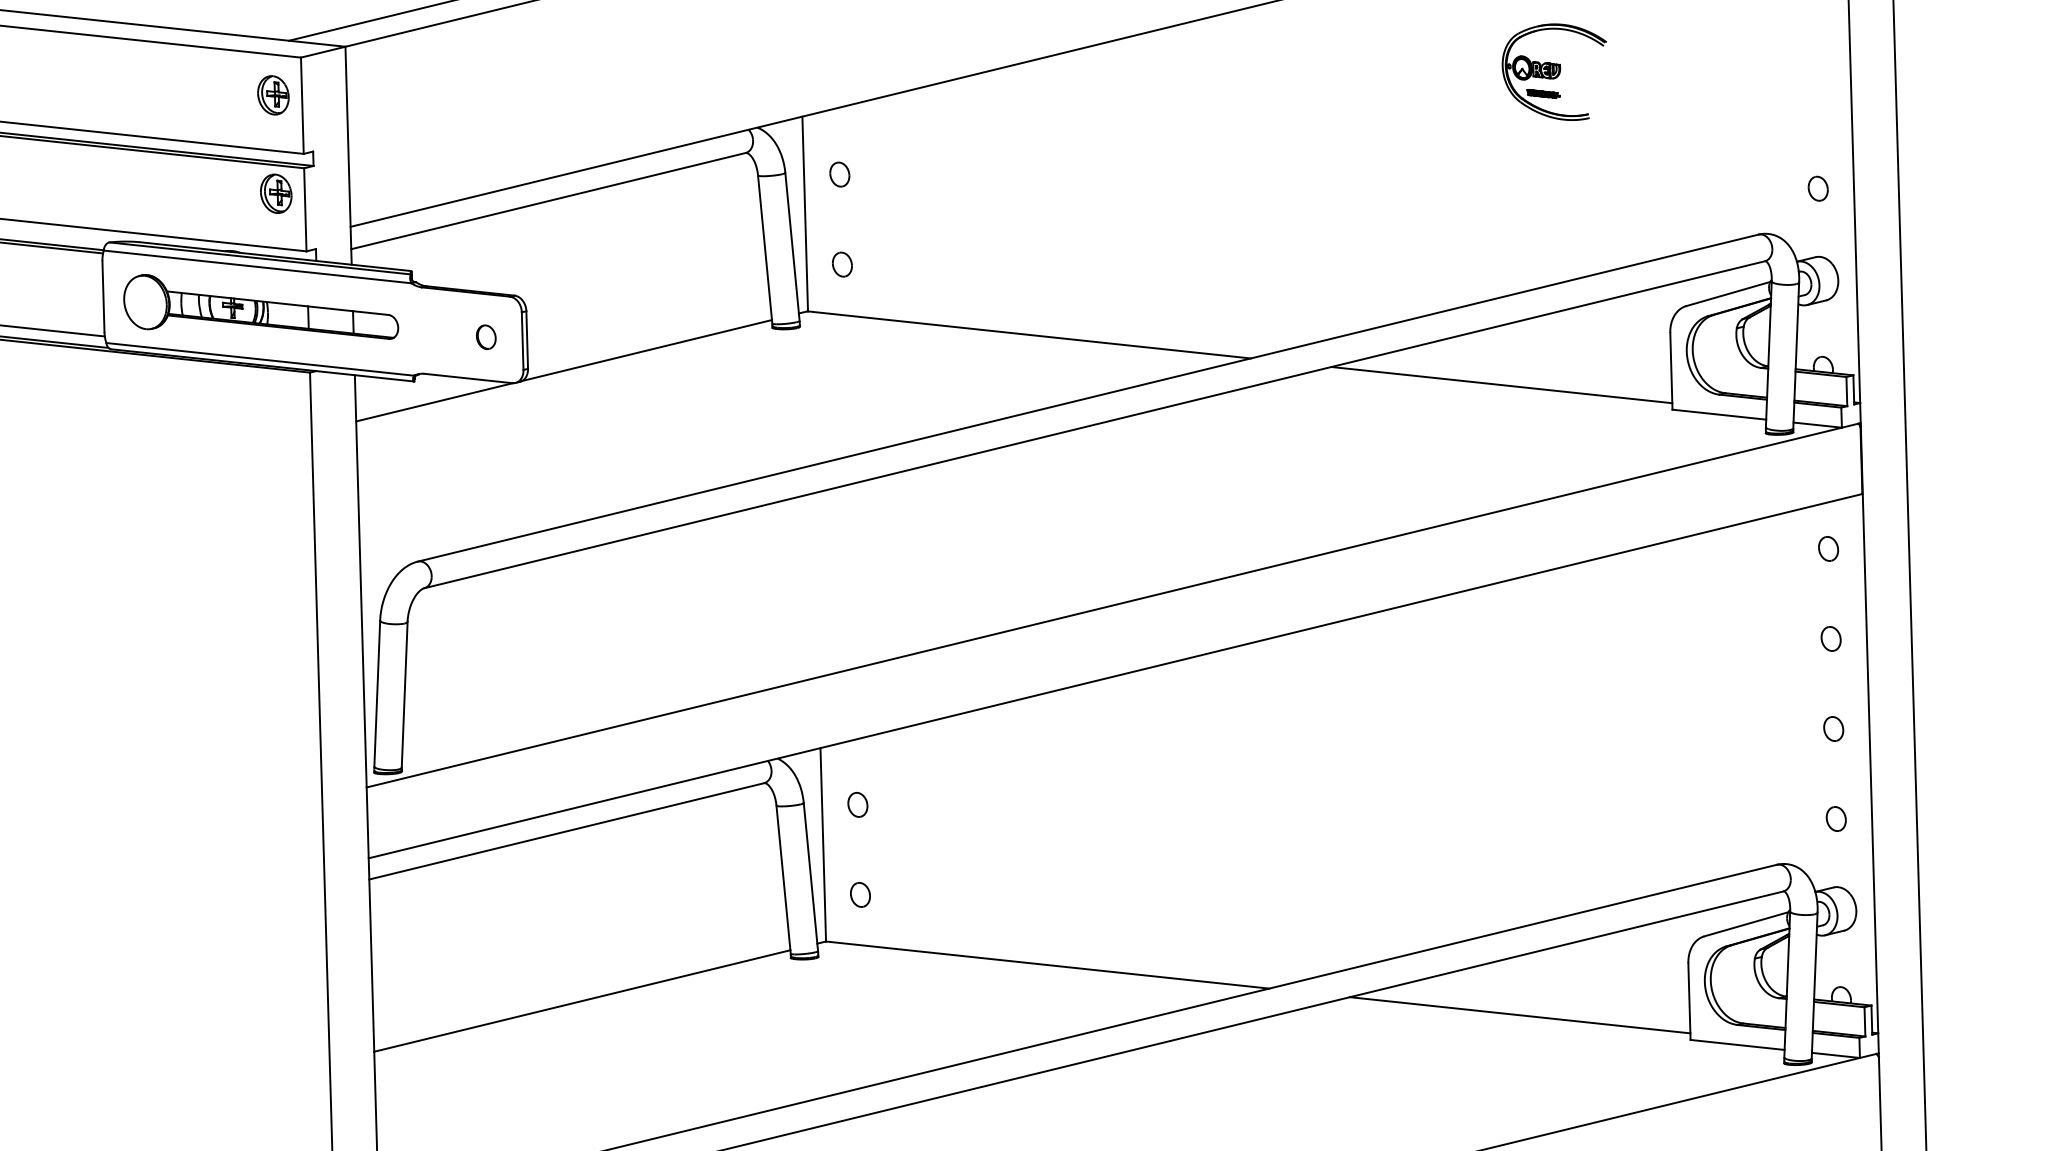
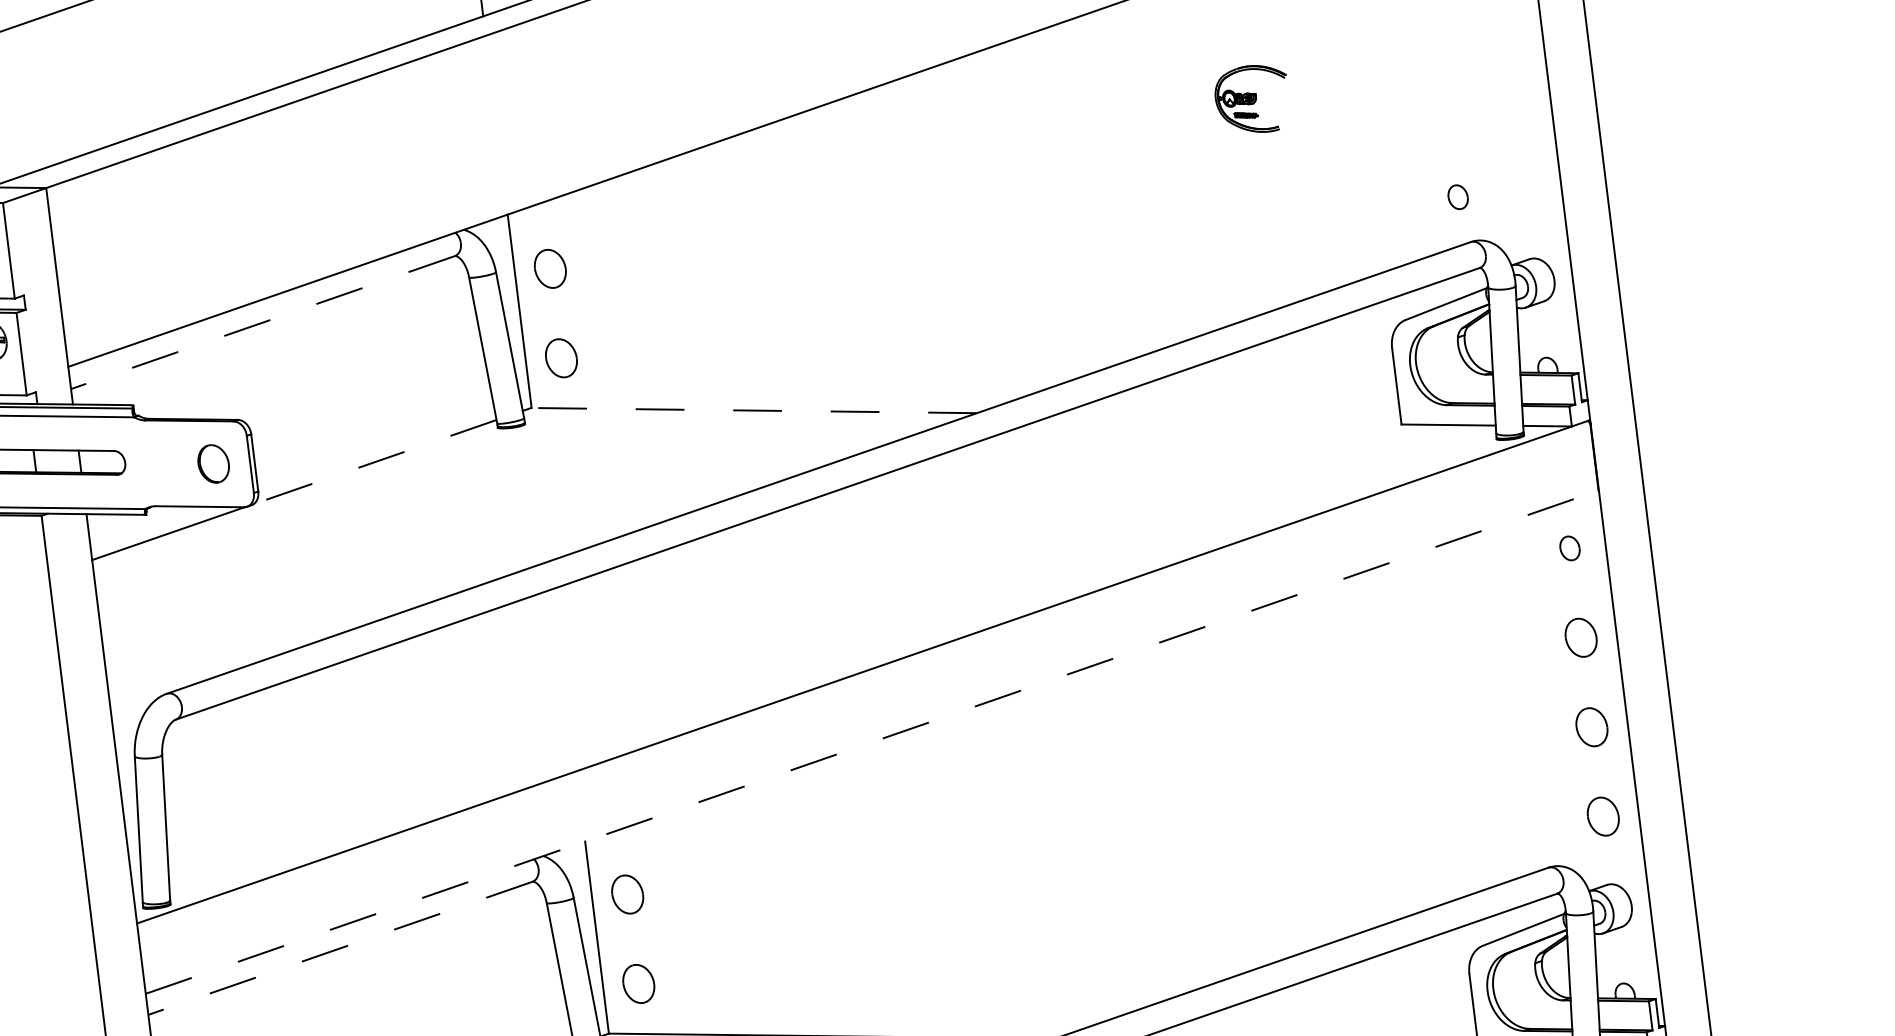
part: (1554, 71) -> (1252, 98), size x0.7
part: (839, 174) -> (550, 268), size x1.6
part: (1817, 188) -> (1457, 197), moved
line: (548, 201) -> (262, 323), solid -> dashed
part: (842, 264) -> (561, 358), size x1.6
line: (1029, 334) -> (754, 410), solid -> dashed
part: (486, 337) -> (214, 464), size x1.6
line: (647, 350) -> (375, 462), solid -> dashed
line: (1501, 385) -> (1229, 416), removed
part: (1830, 638) -> (1580, 637), size x1.6
line: (1115, 676) -> (872, 742), solid -> dashed
part: (1833, 728) -> (1591, 726), size x1.6
part: (857, 804) -> (627, 894), size x1.6
part: (1835, 818) -> (1602, 816), size x1.6
line: (566, 831) -> (340, 948), solid -> dashed
part: (860, 894) -> (638, 983), size x1.6

